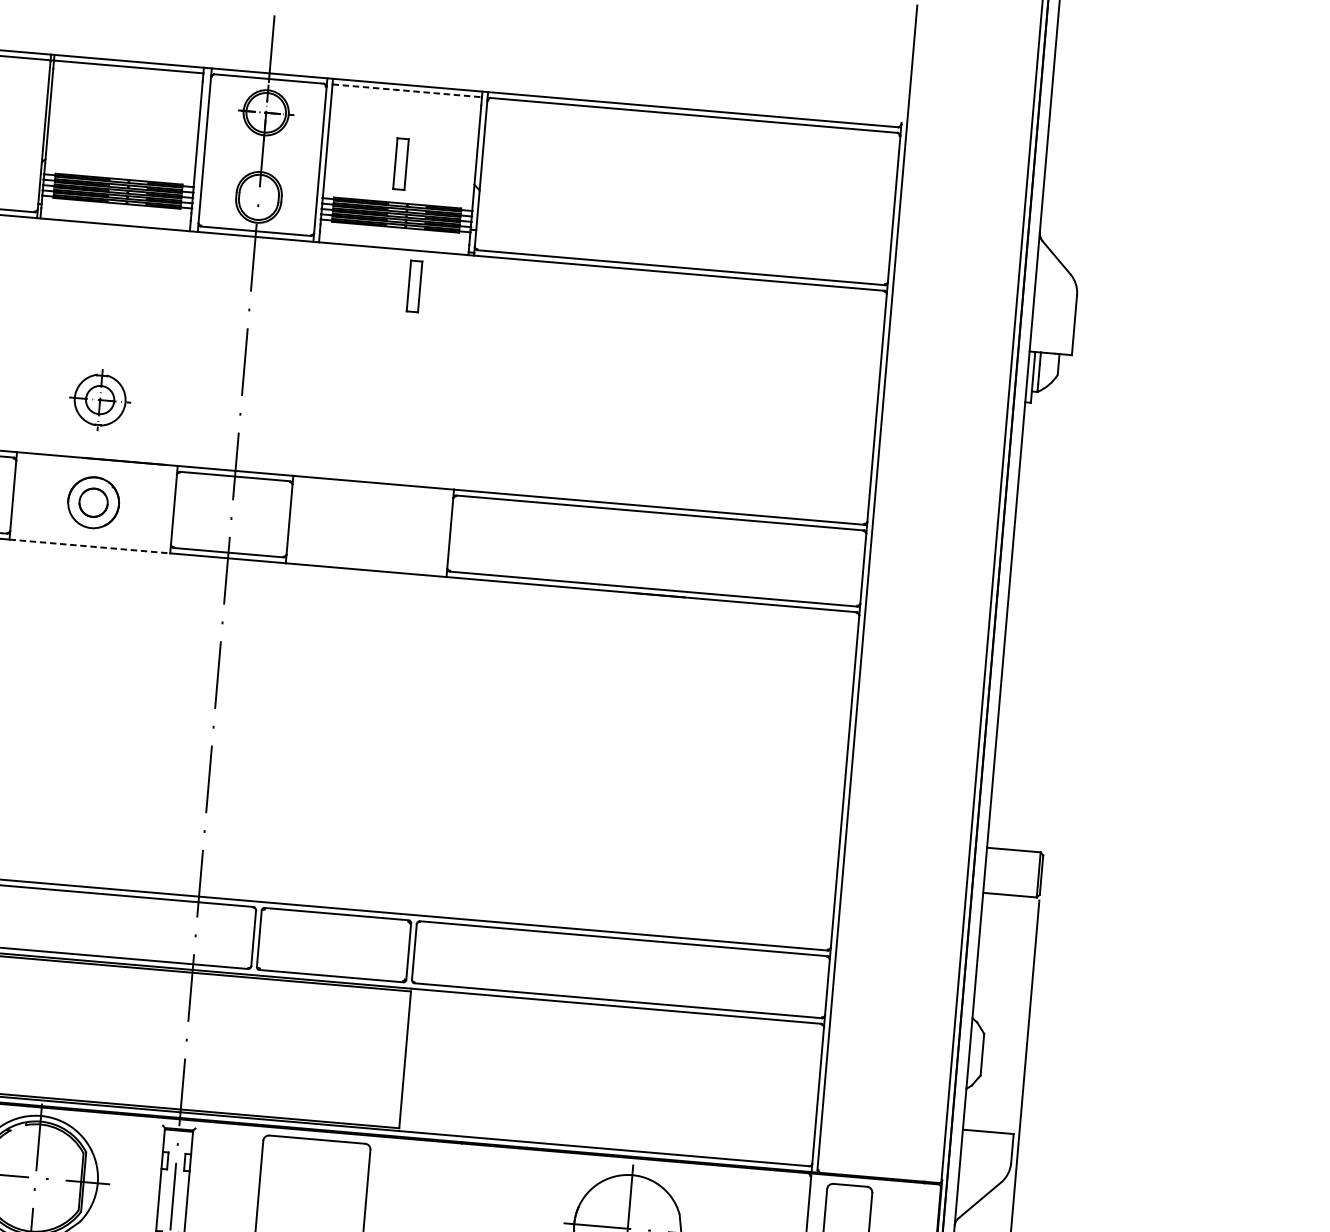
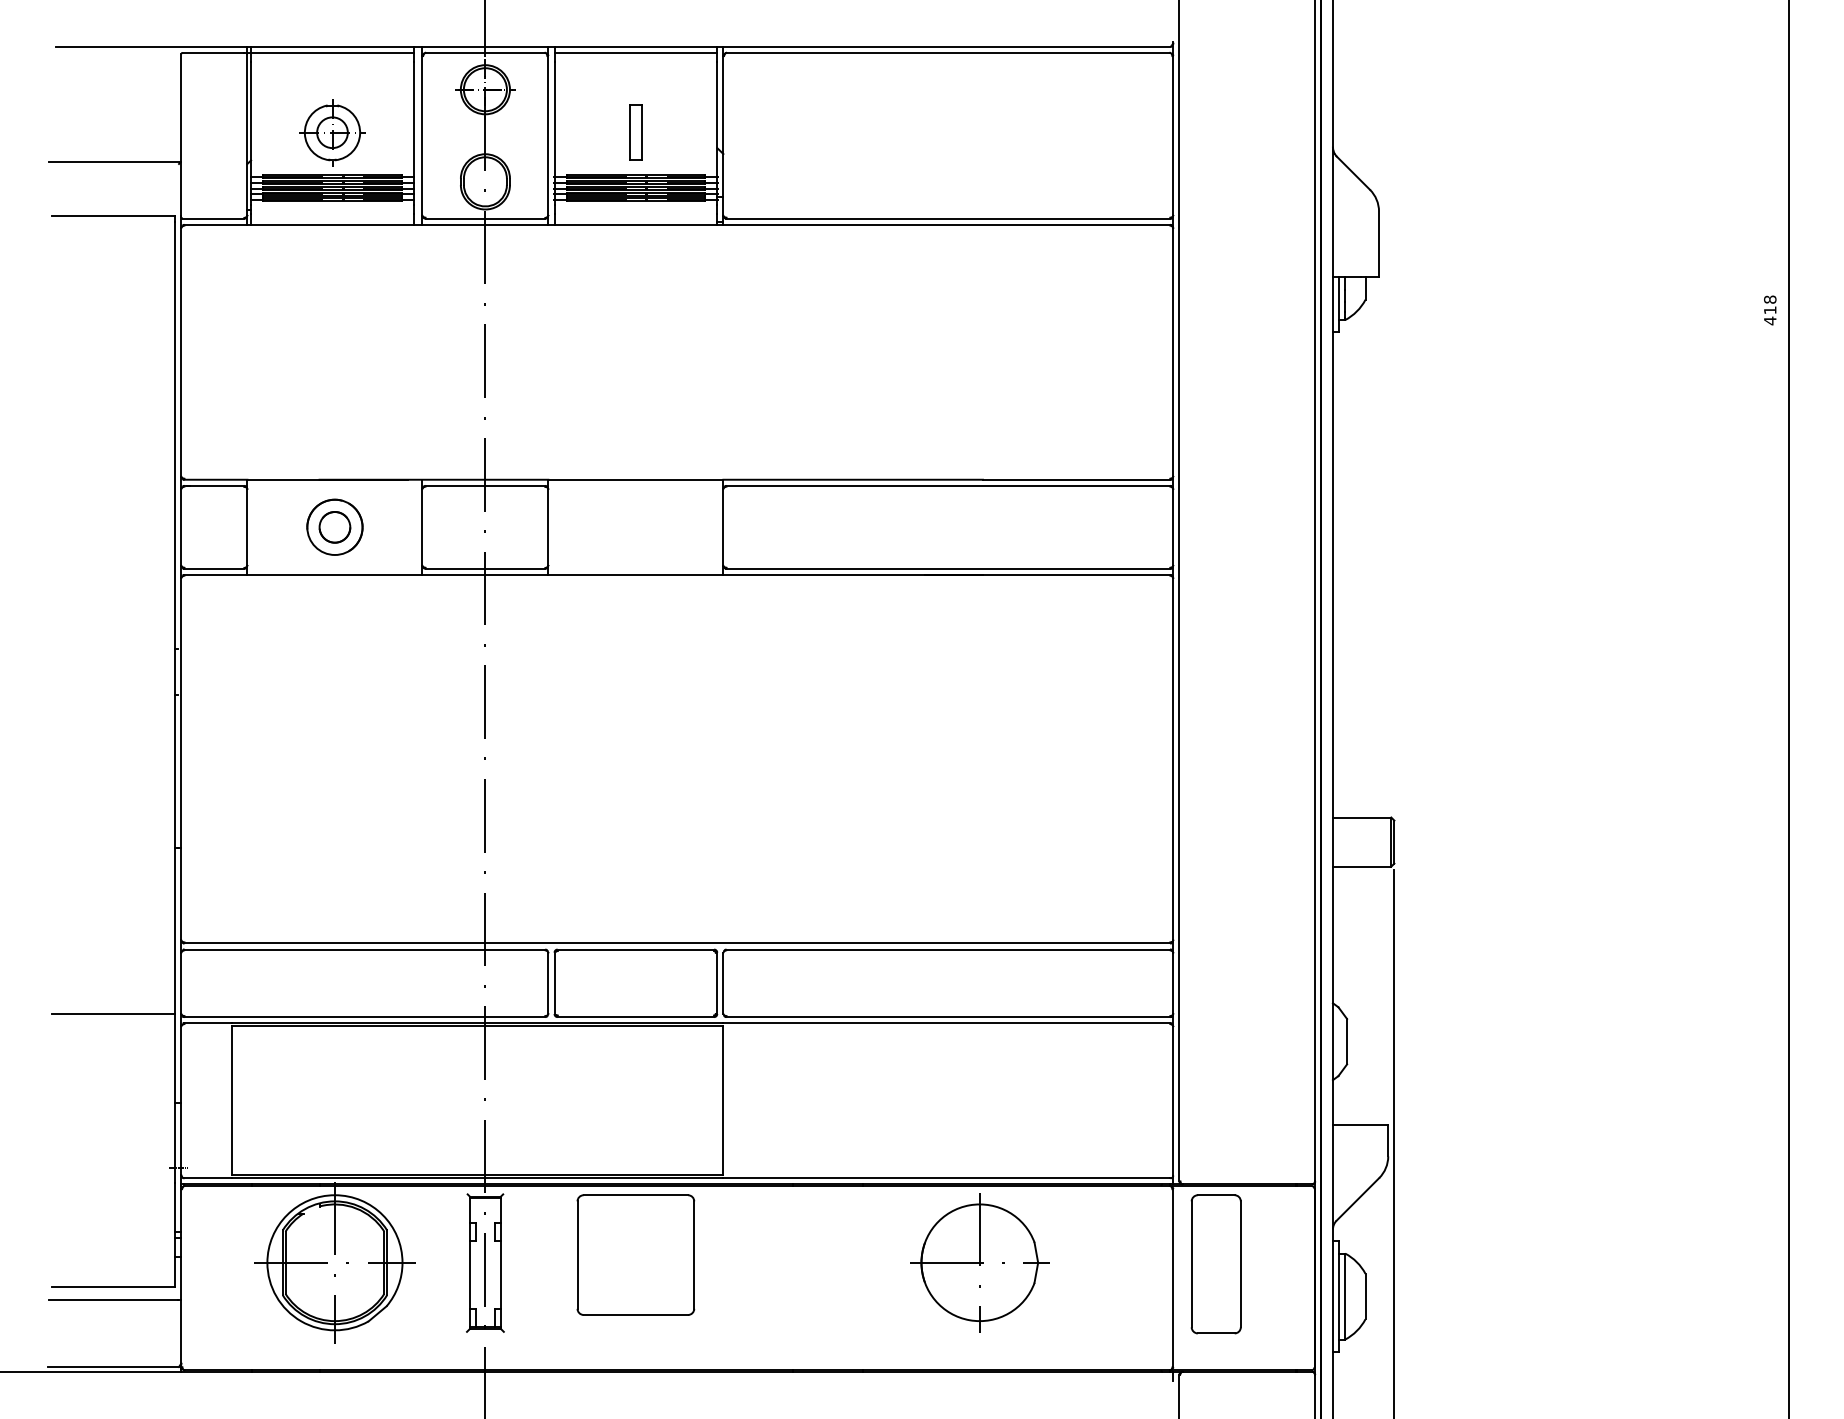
line: (407, 90) -> (636, 52), dashed -> solid
part: (414, 286) -> (661, 263), removed
part: (100, 399) -> (332, 132), moved
line: (89, 546) -> (334, 574), dashed -> solid

